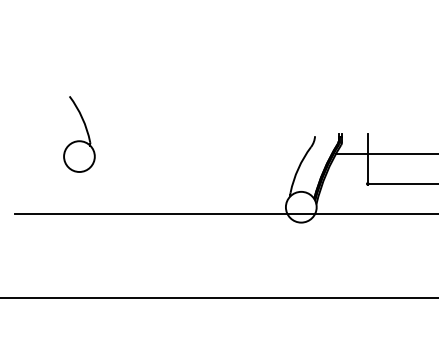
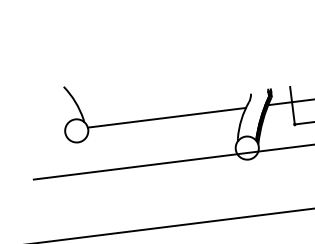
line: (200, 154) -> (167, 118), added

